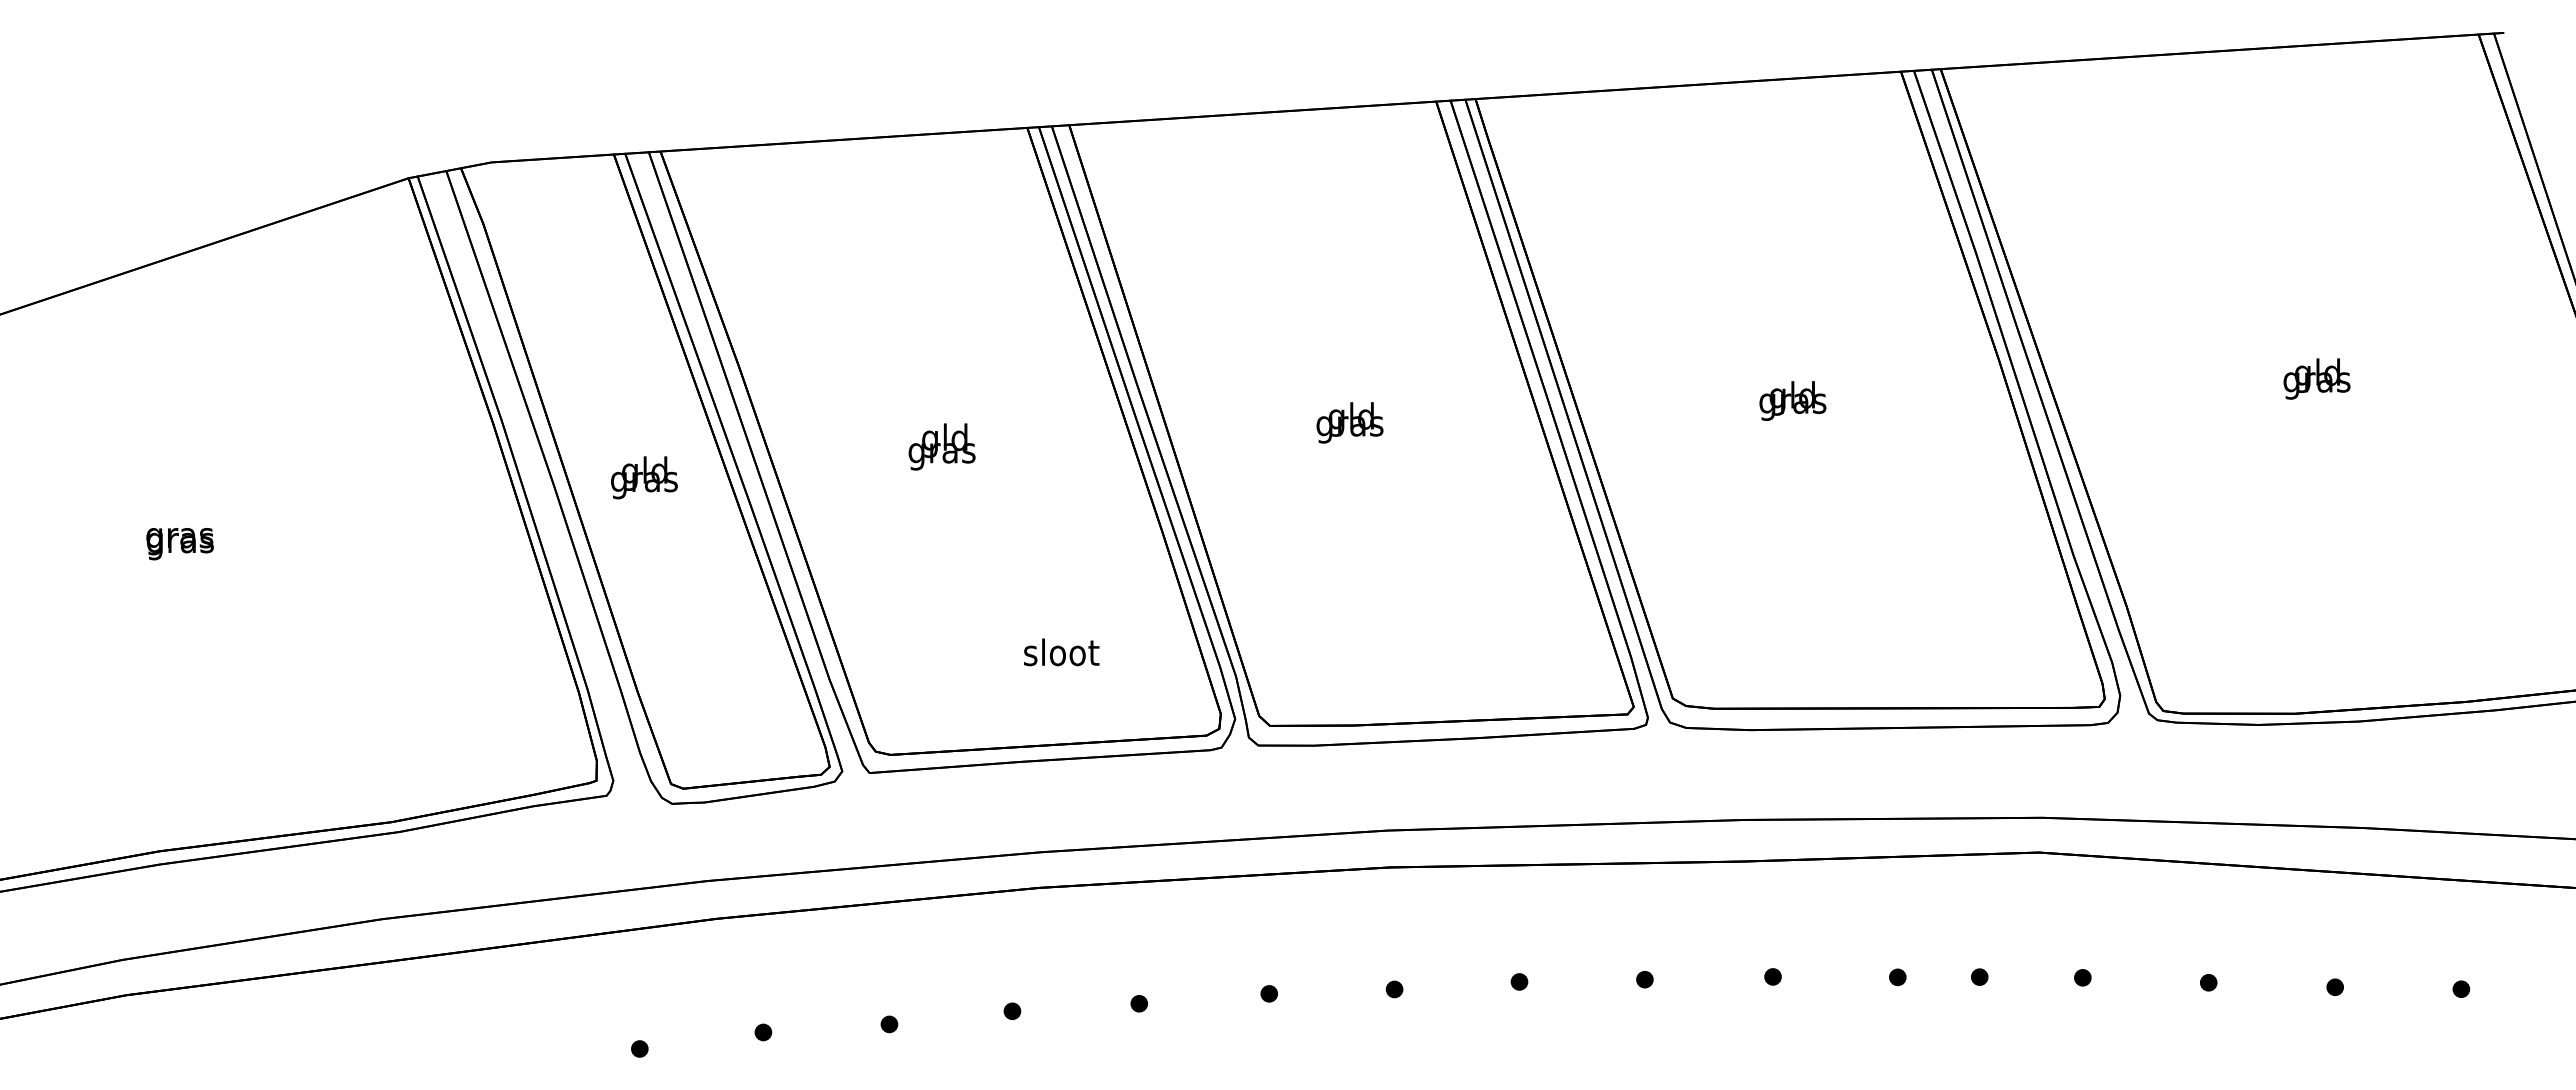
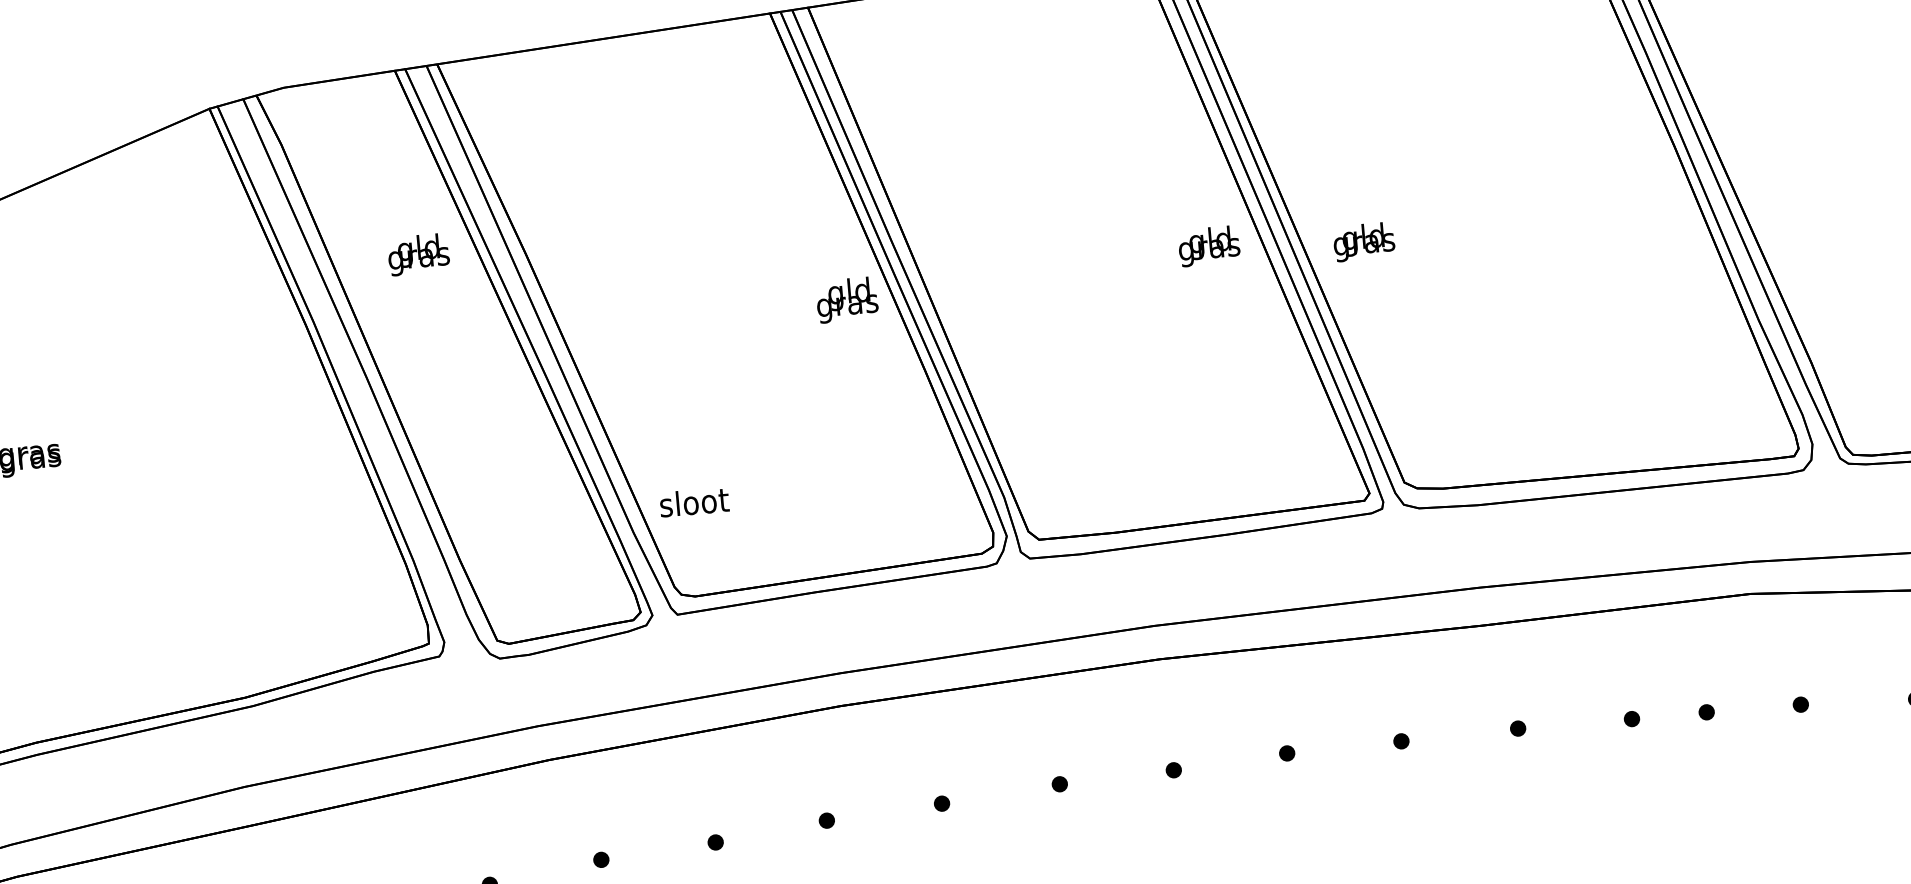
text: (1792, 400) -> (1363, 241), moved
text: (1349, 422) -> (1208, 245), moved
text: (941, 446) -> (846, 299), moved
text: (644, 477) -> (418, 254), moved
text: (1061, 652) -> (694, 502), moved

